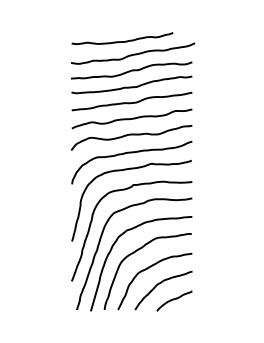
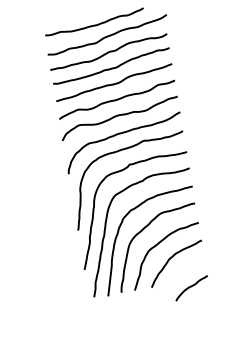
curve: (174, 300) -> (191, 287), moved

